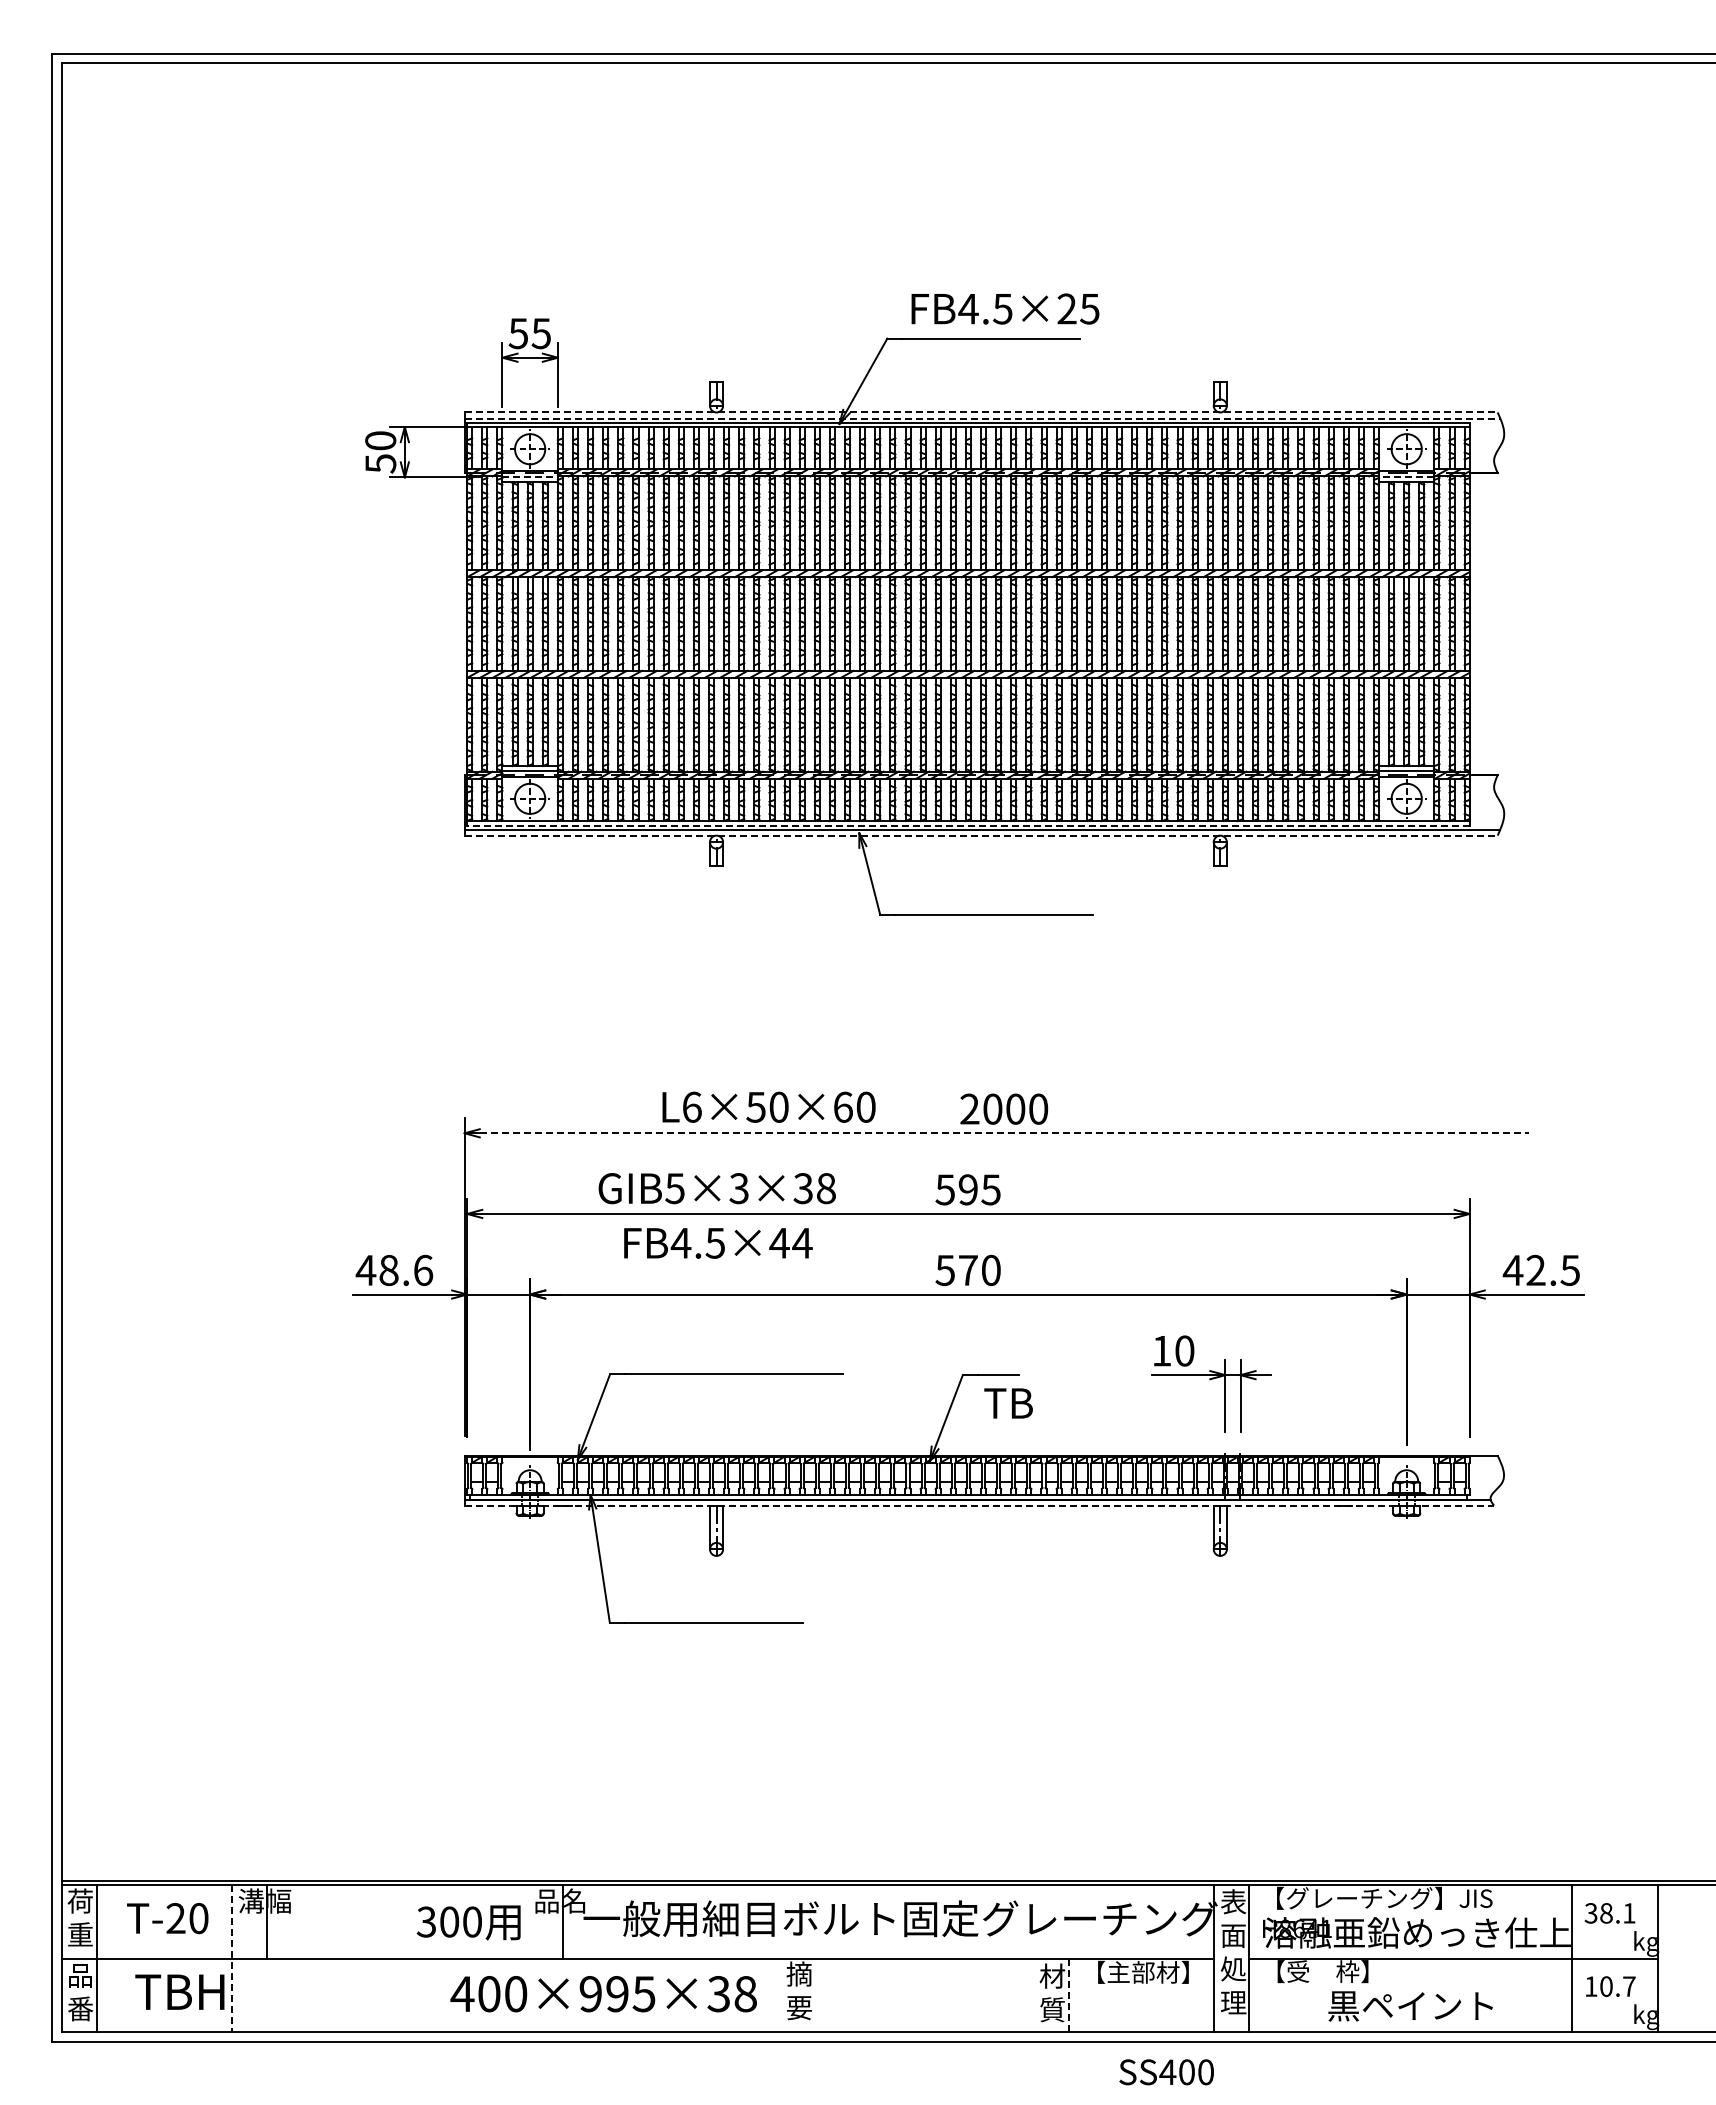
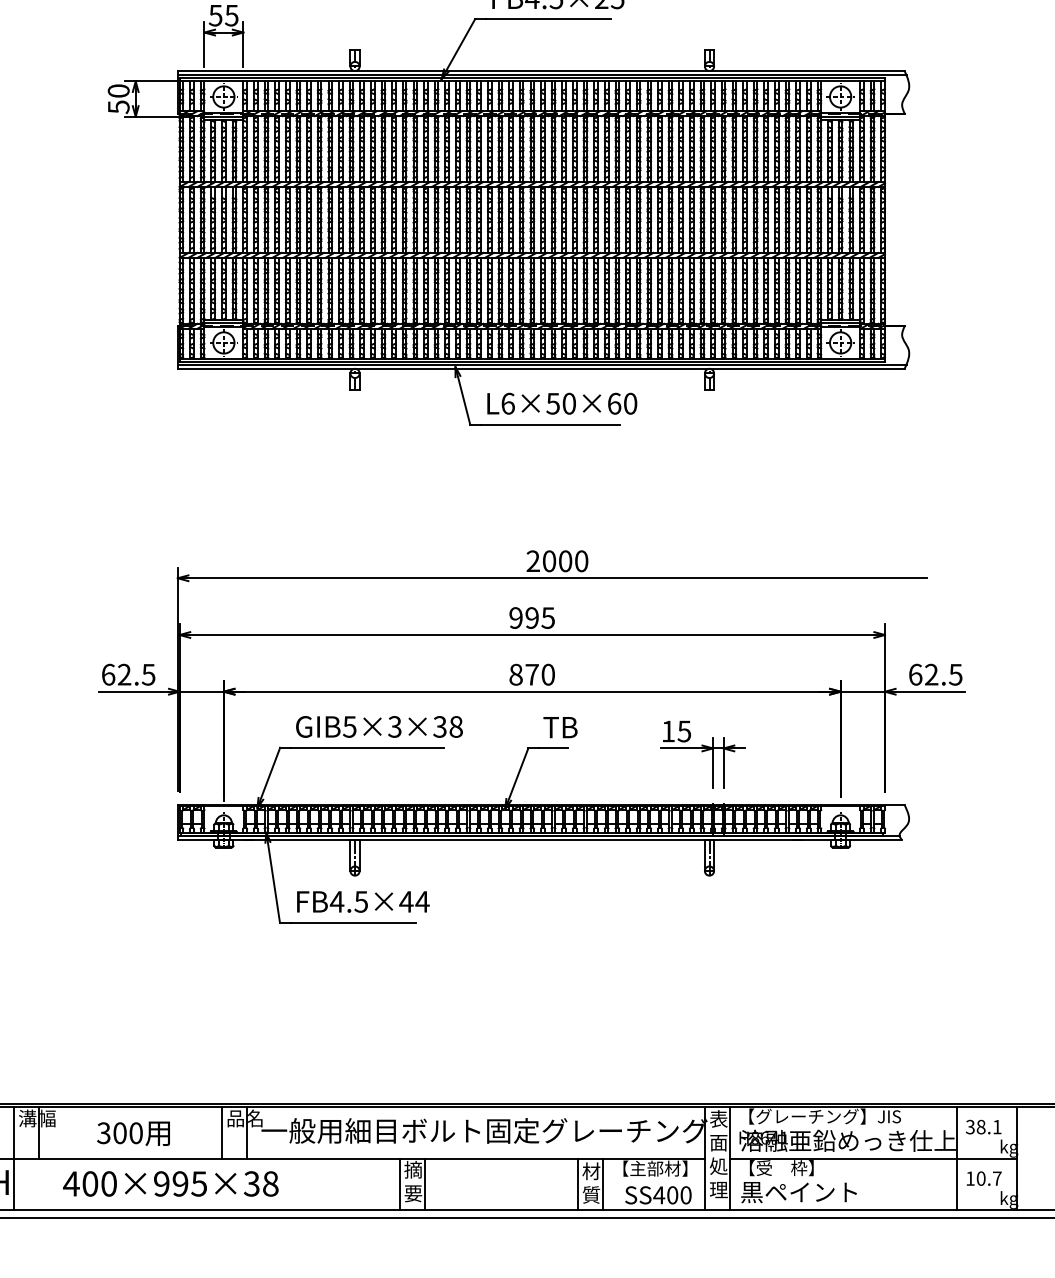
line: (981, 412) -> (541, 71), dashed -> solid
line: (982, 418) -> (542, 75), dashed -> solid
line: (530, 477) -> (224, 116), dashed -> solid
line: (1406, 477) -> (840, 116), dashed -> solid
line: (967, 825) -> (531, 361), dashed -> solid
line: (981, 835) -> (541, 368), dashed -> solid
text: (768, 1106) -> (561, 403), moved
line: (1004, 1133) -> (557, 578), dashed -> solid
text: (716, 1188) -> (378, 726), moved
text: (944, 1189) -> (515, 617), 595 -> 995
text: (718, 1243) -> (363, 902), moved
text: (394, 1270) -> (128, 674), 48.6 -> 62.5
text: (945, 1270) -> (516, 674), 570 -> 870
text: (1512, 1270) -> (915, 674), 42.5 -> 62.5
text: (1184, 1350) -> (684, 731), 10 -> 15
text: (1008, 1403) -> (560, 727), moved
line: (979, 1505) -> (540, 840), dashed -> solid
line: (527, 1921) -> (222, 1132), added
text: (468, 1922) -> (133, 1133), moved
line: (232, 1959) -> (14, 1159), dashed -> solid
text: (603, 1994) -> (170, 1184), moved
line: (781, 1994) -> (400, 1184), added
line: (816, 1994) -> (425, 1184), added
line: (1034, 1994) -> (578, 1184), added
line: (1069, 1995) -> (603, 1184), dashed -> solid
text: (1410, 2006) -> (798, 1192), moved
text: (1166, 2072) -> (658, 1195), moved

